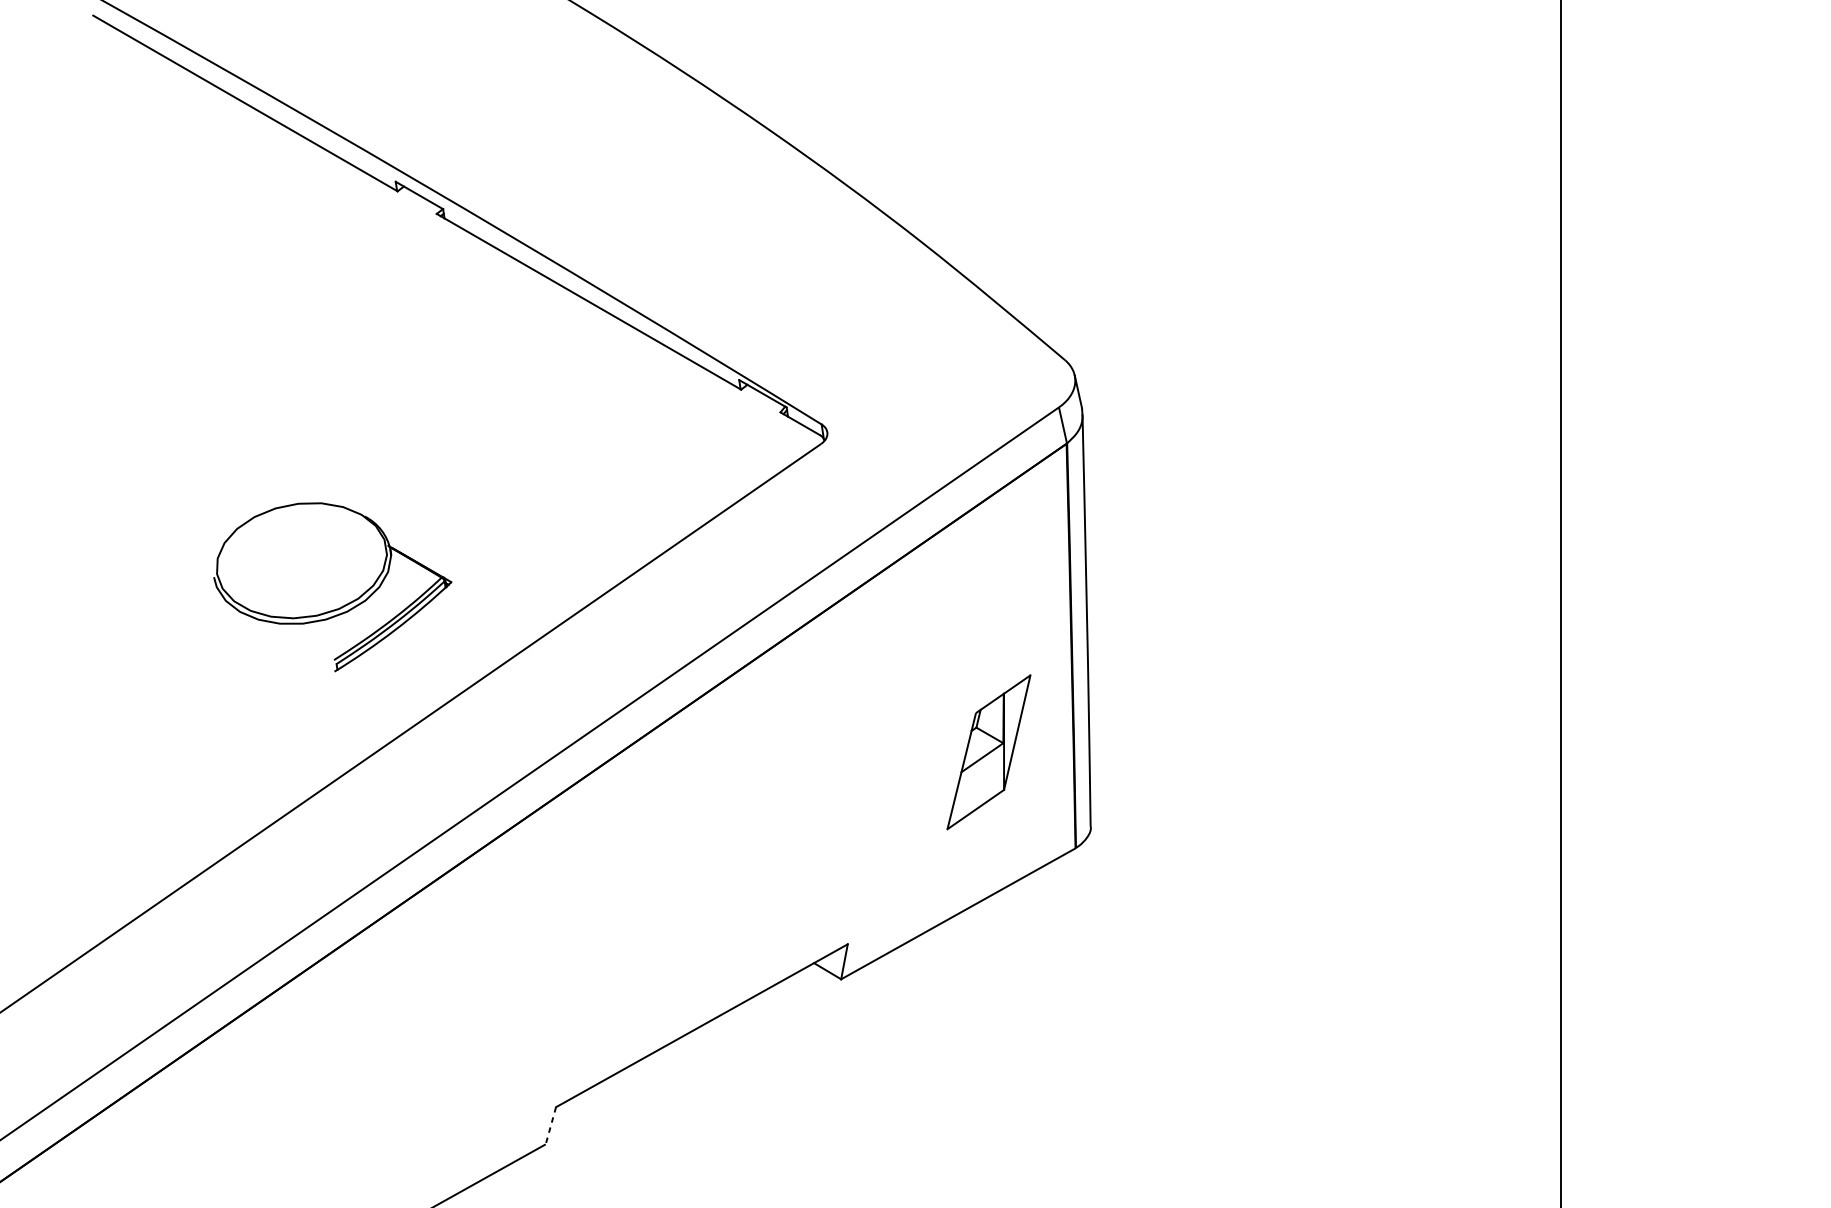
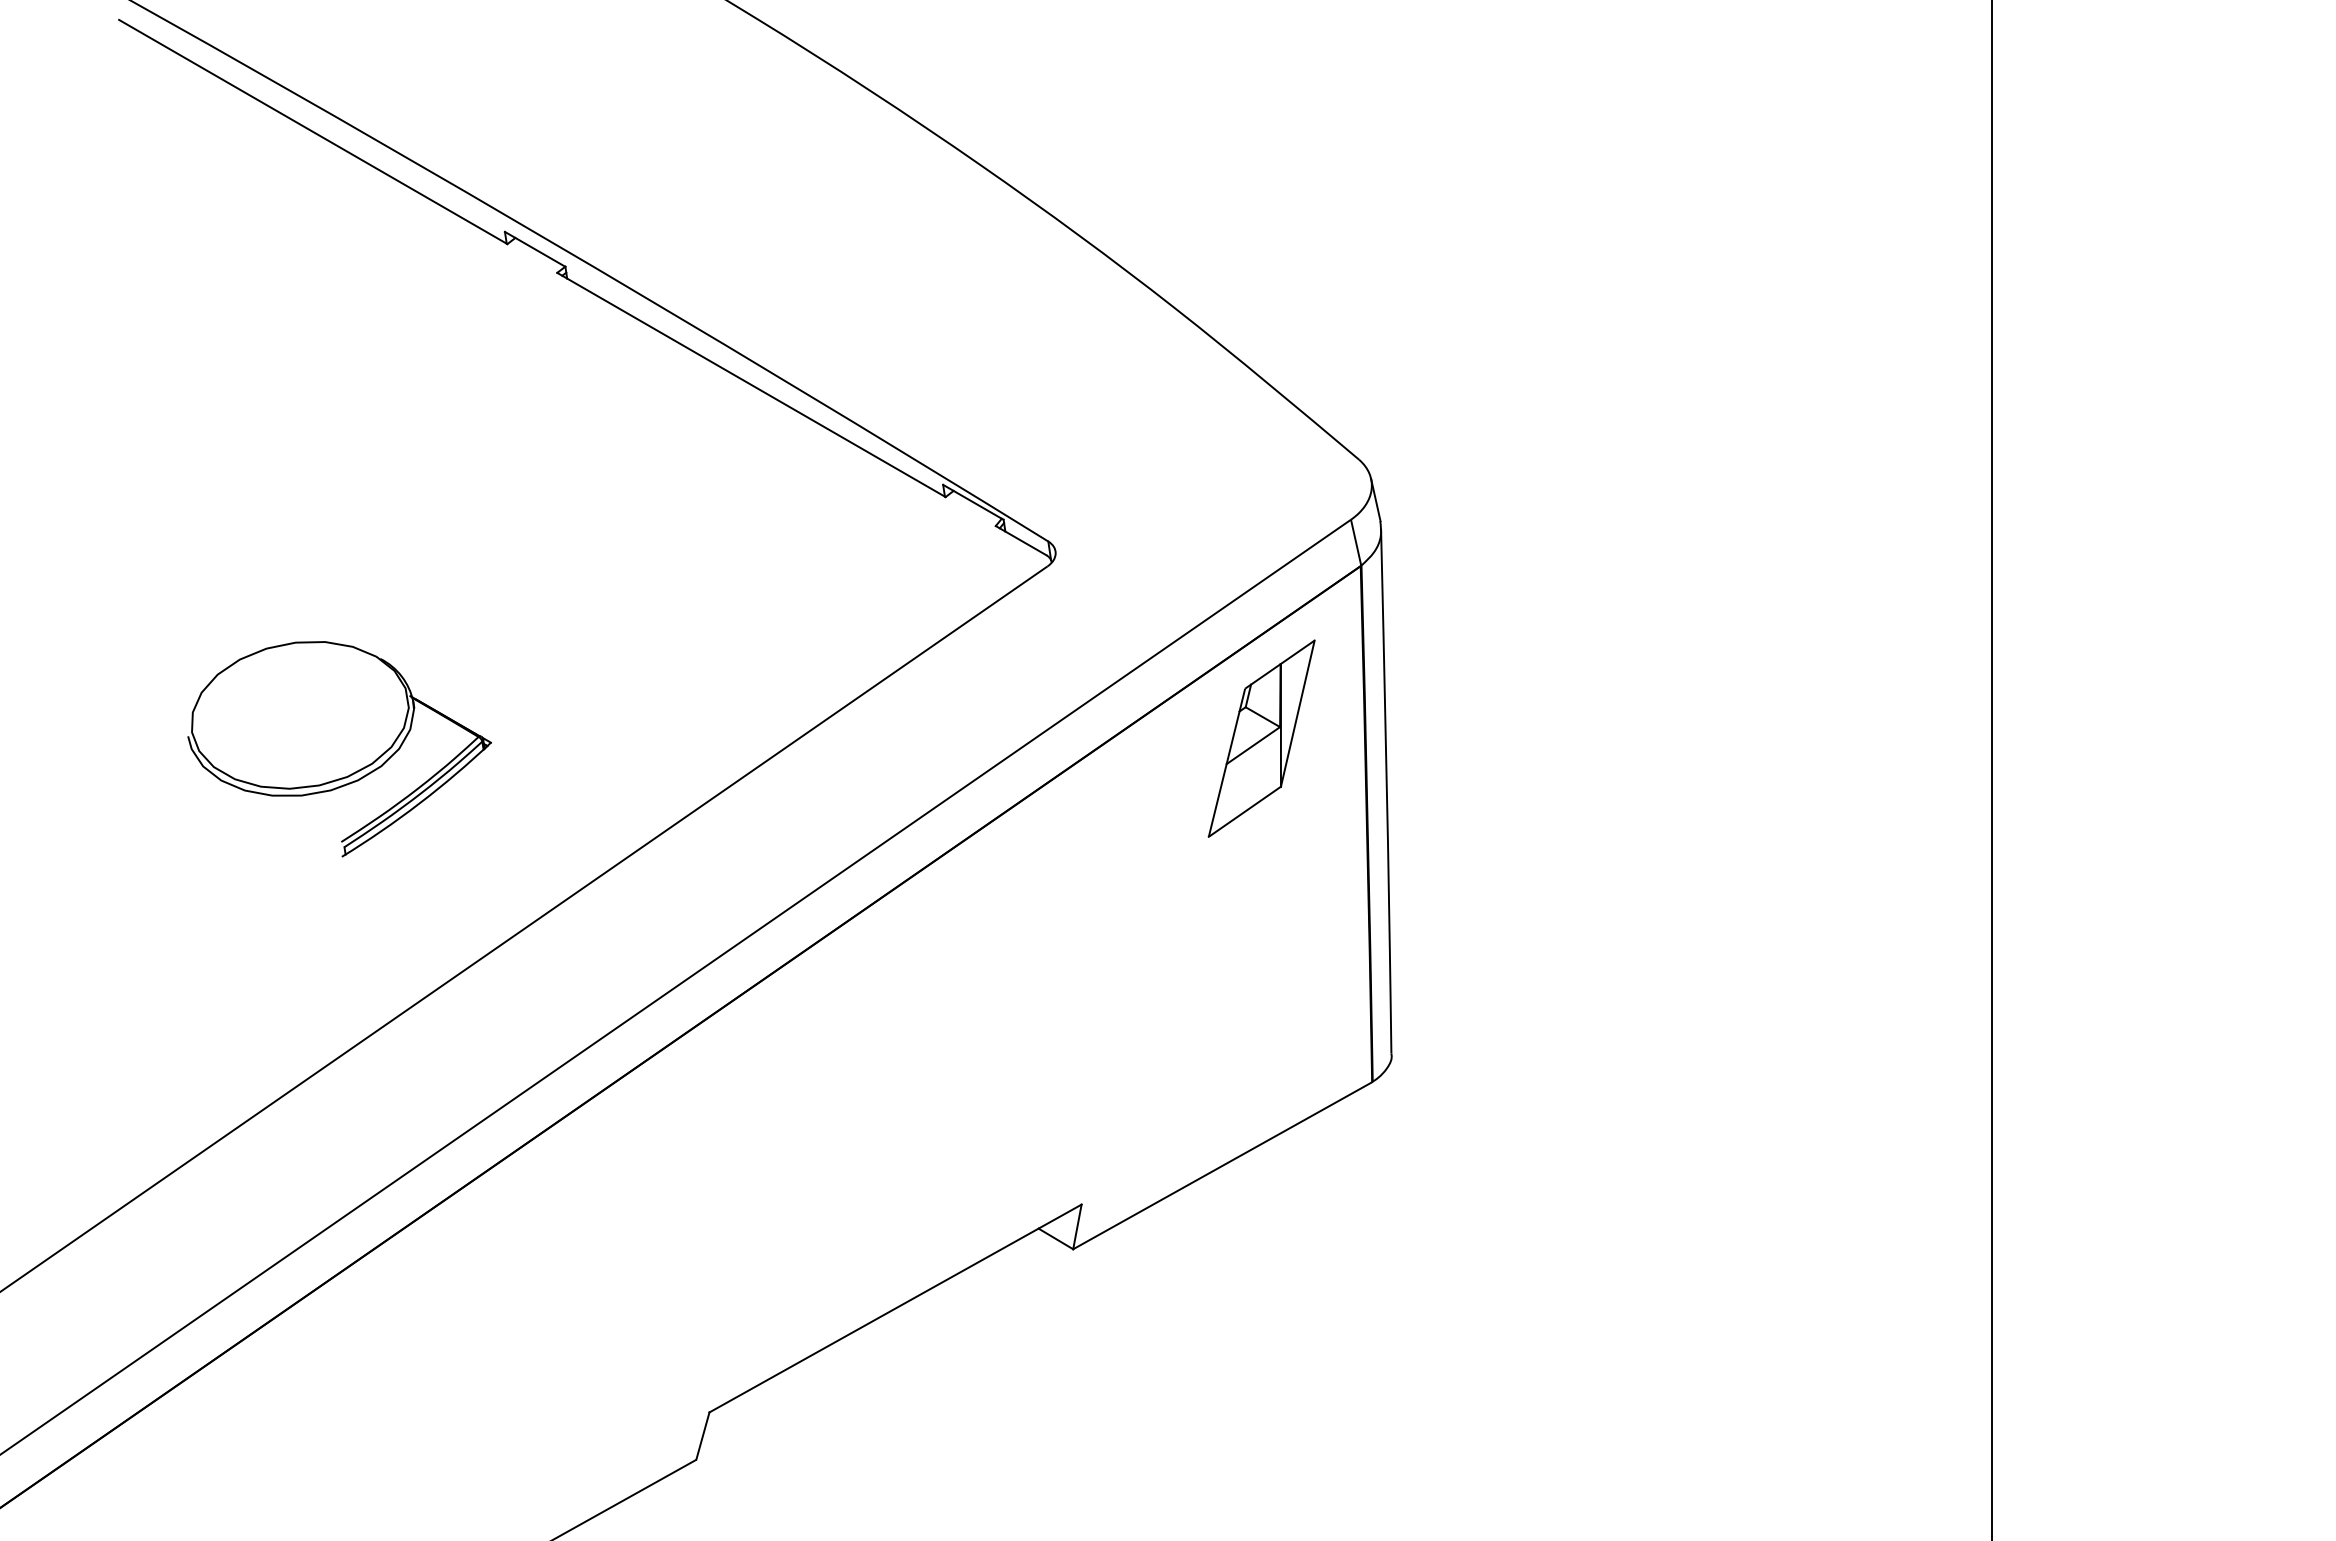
part: (332, 587) -> (339, 749), moved
part: (988, 752) -> (1261, 738), moved
line: (550, 1126) -> (702, 1436), dashed -> solid

